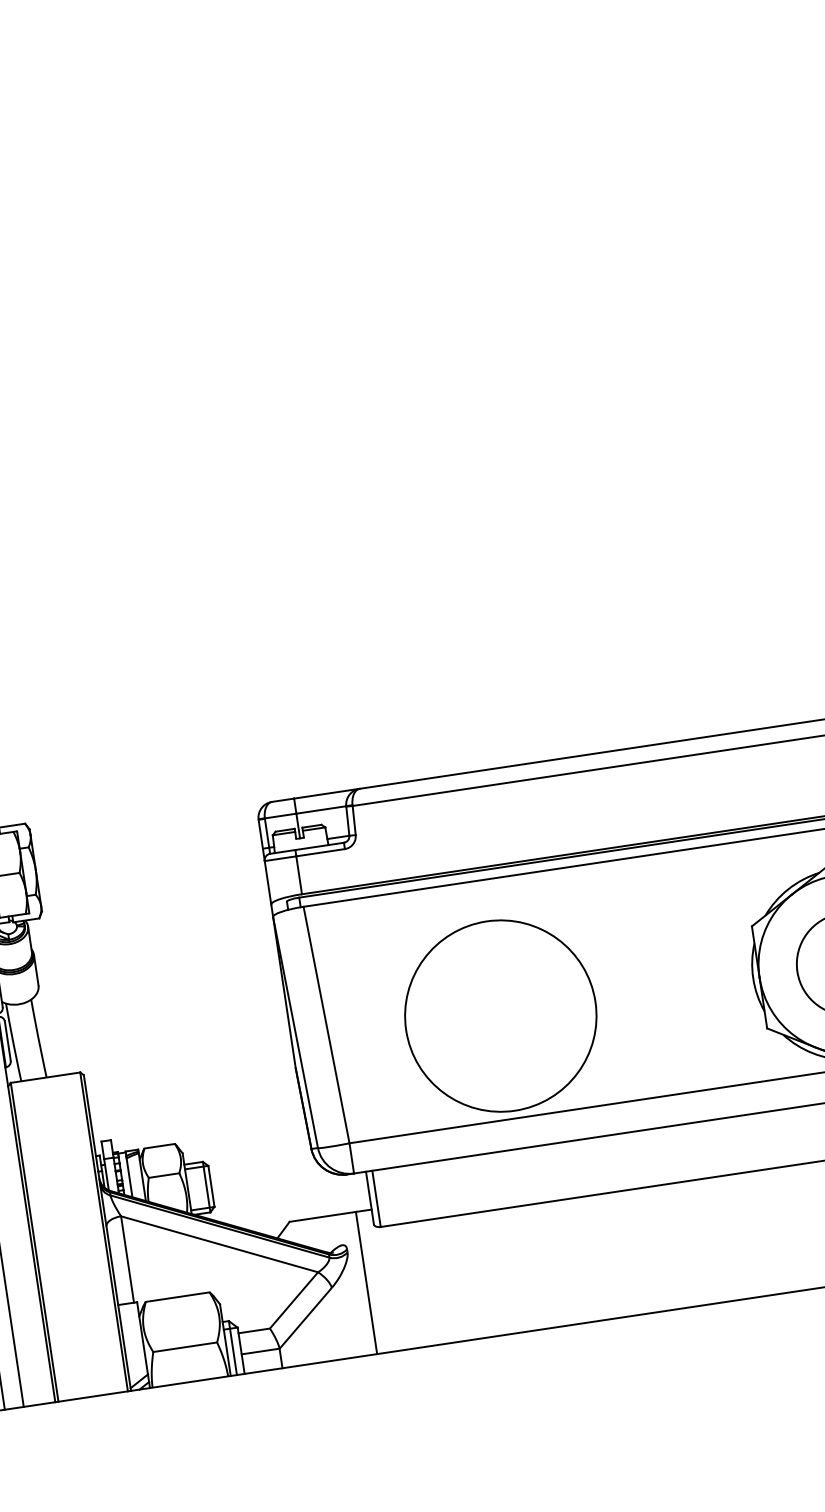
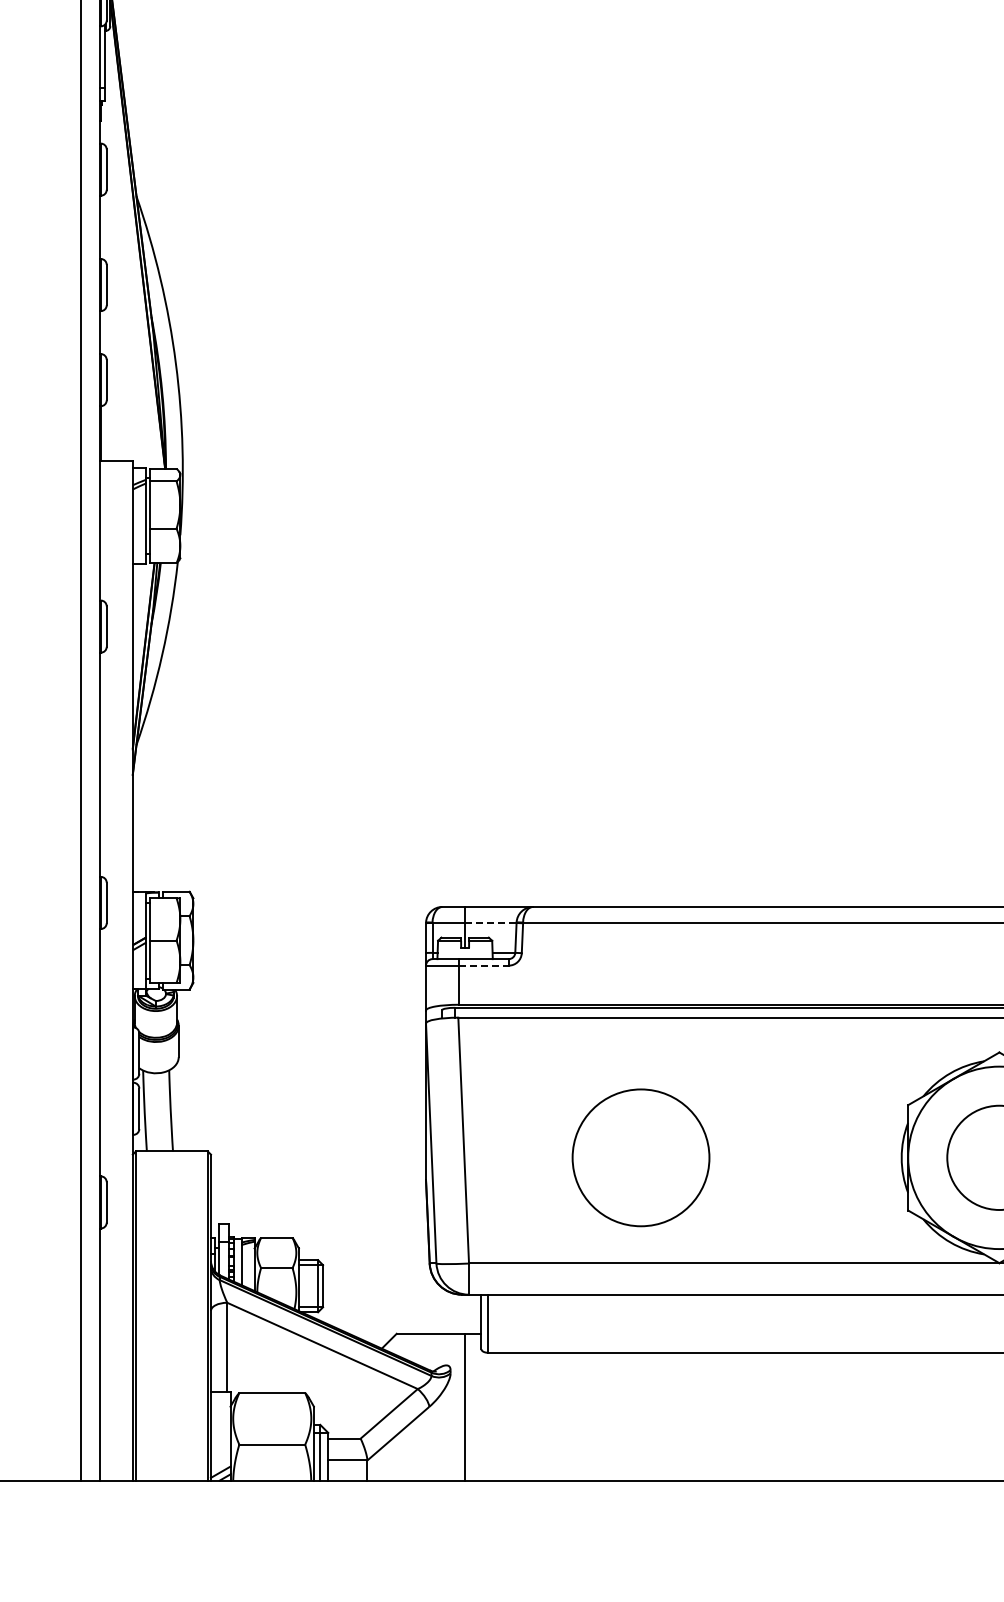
line: (320, 809) -> (490, 922), solid -> dashed
line: (321, 852) -> (484, 965), solid -> dashed
circle: (500, 1015) -> (640, 1157), size x0.7

